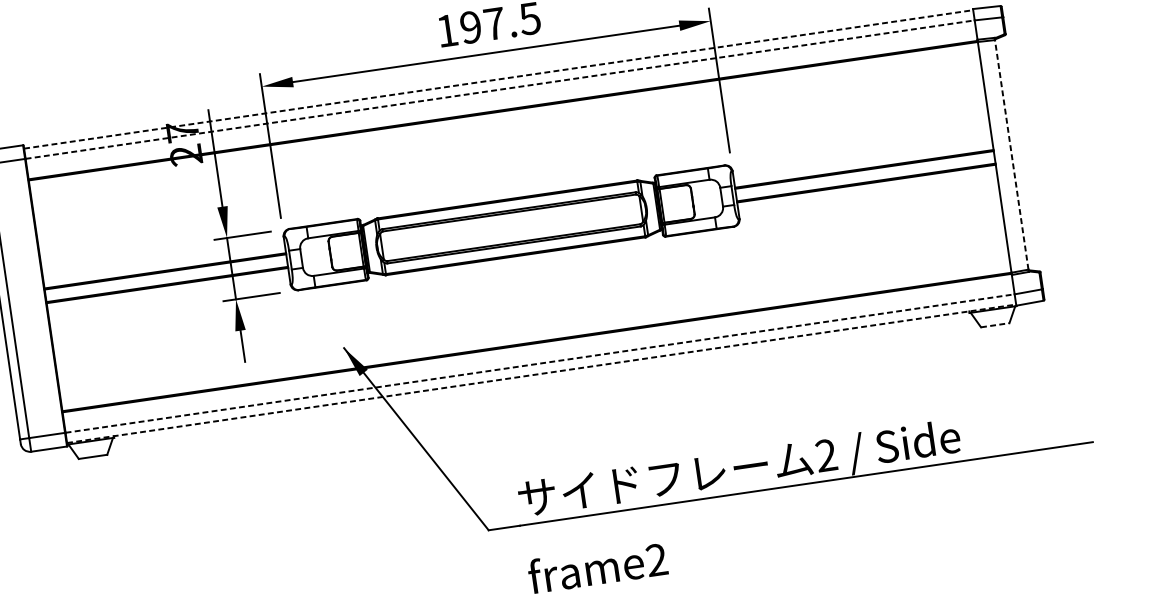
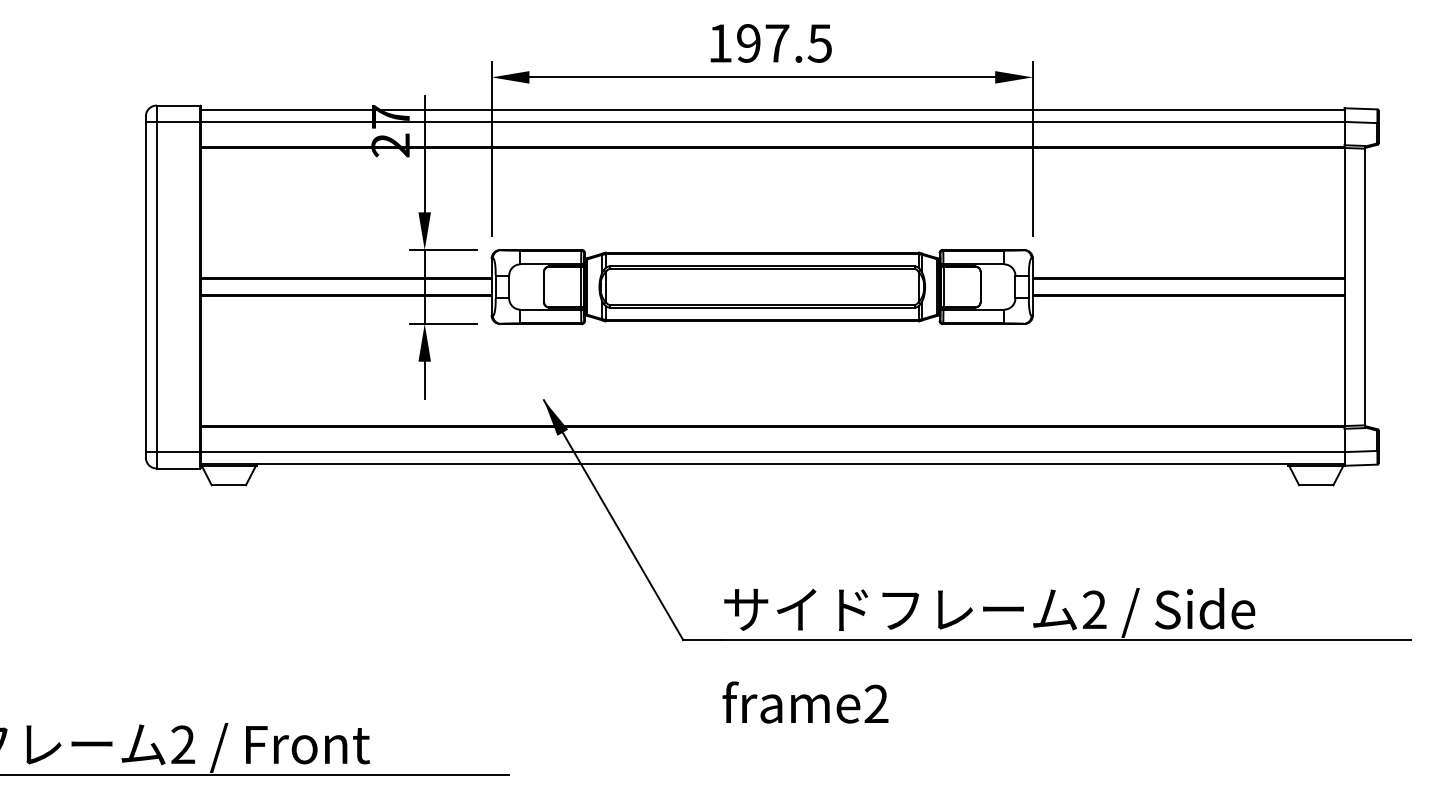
line: (498, 79) -> (772, 109), dashed -> solid
line: (500, 89) -> (772, 121), dashed -> solid
line: (1012, 154) -> (1365, 286), dashed -> solid
line: (995, 325) -> (1316, 485), dashed -> solid
line: (540, 363) -> (772, 452), dashed -> solid
line: (541, 373) -> (772, 464), dashed -> solid

